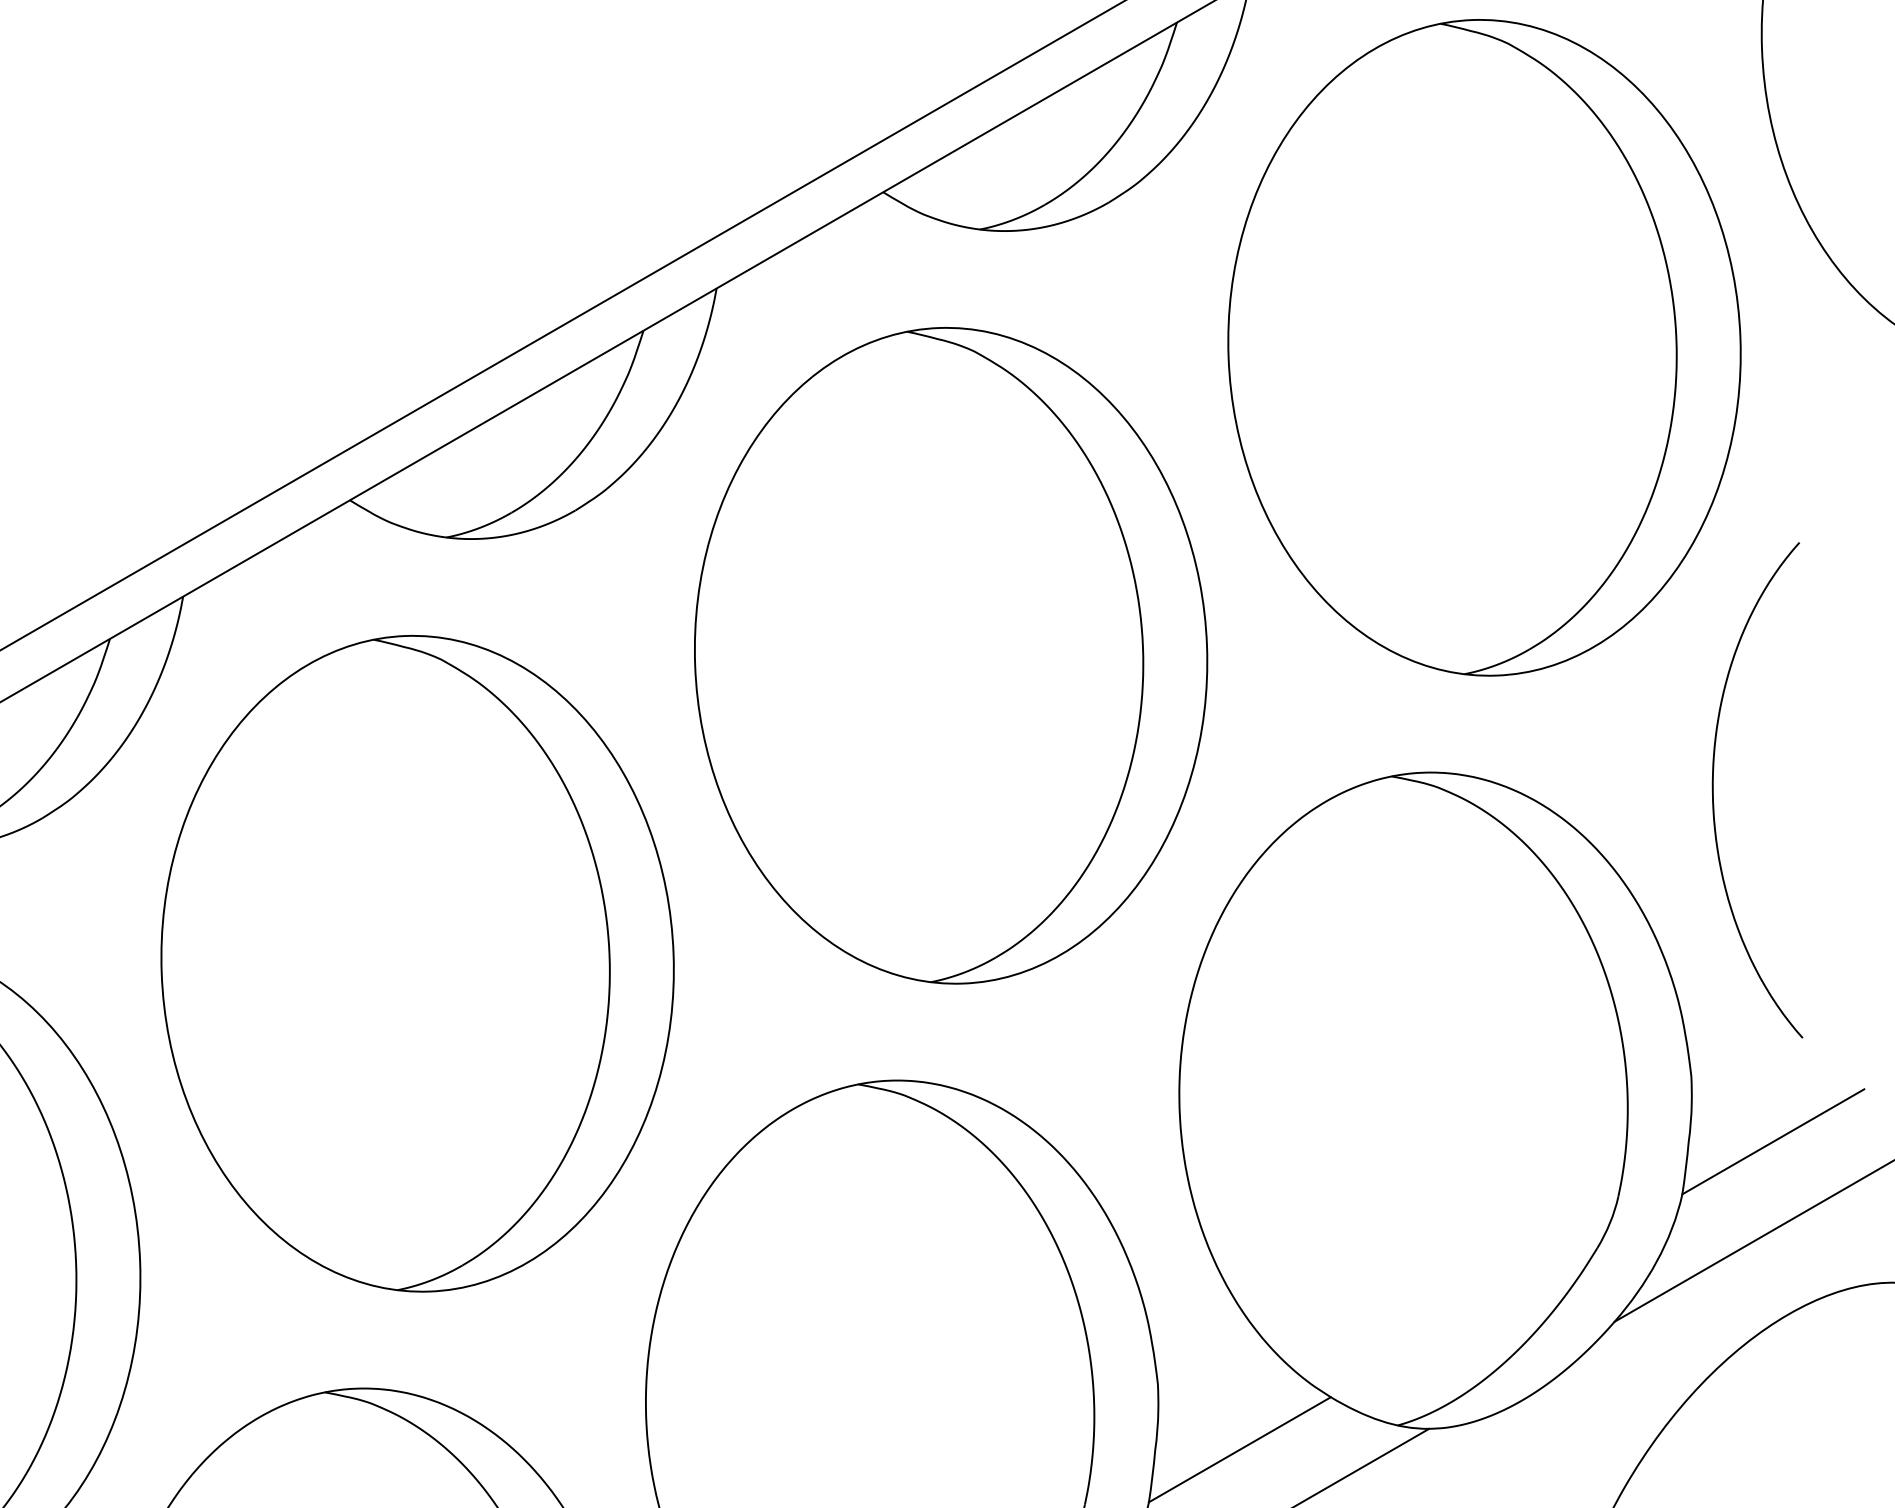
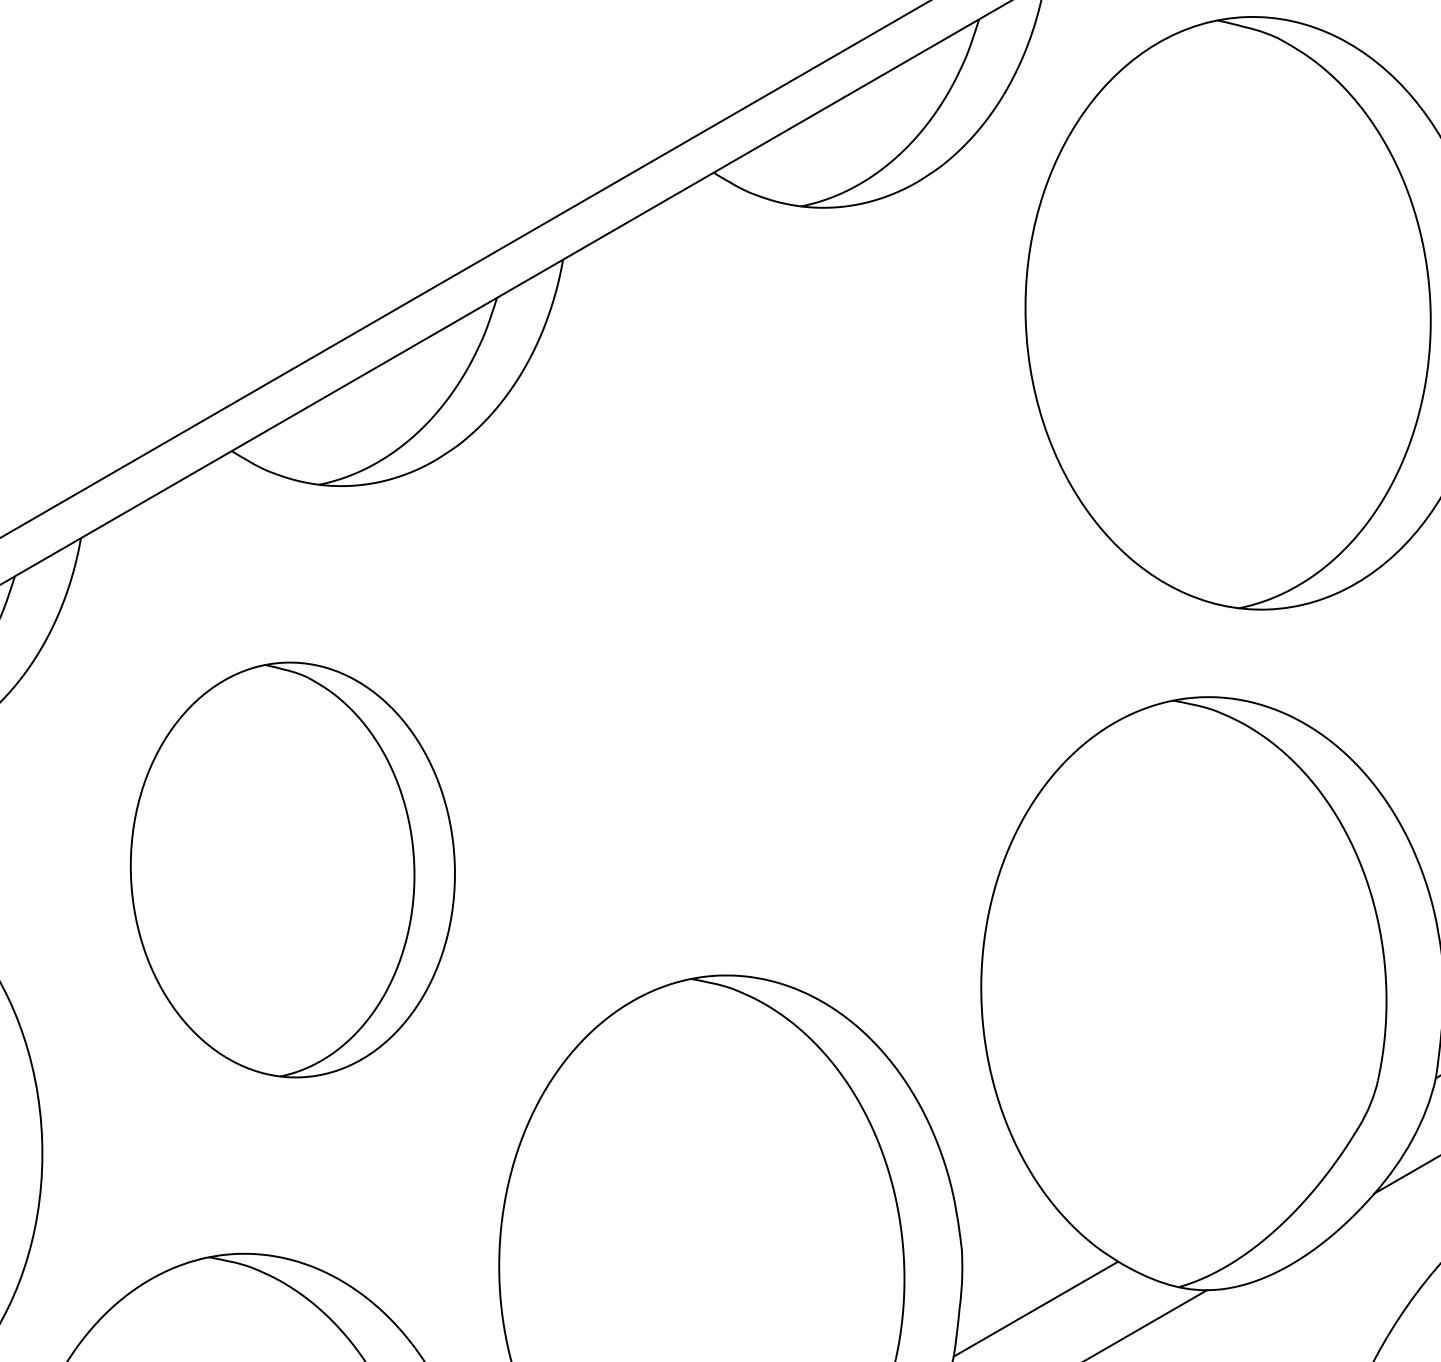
part: (951, 655) -> (775, 591), removed
part: (417, 963) -> (292, 869), size x0.7

